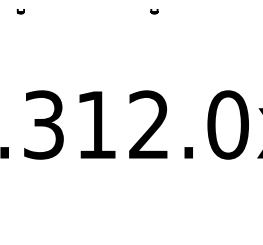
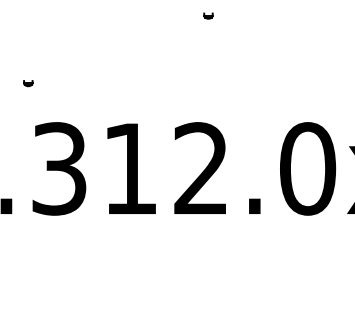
part: (20, 11) -> (27, 83), moved

